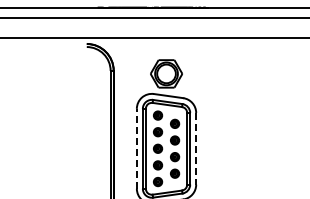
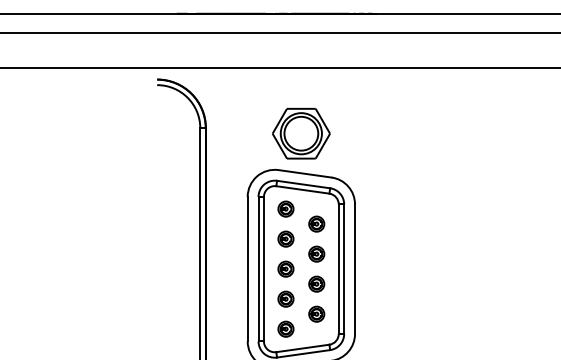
line: (136, 148) -> (247, 268), dashed -> solid
line: (196, 148) -> (355, 268), dashed -> solid

